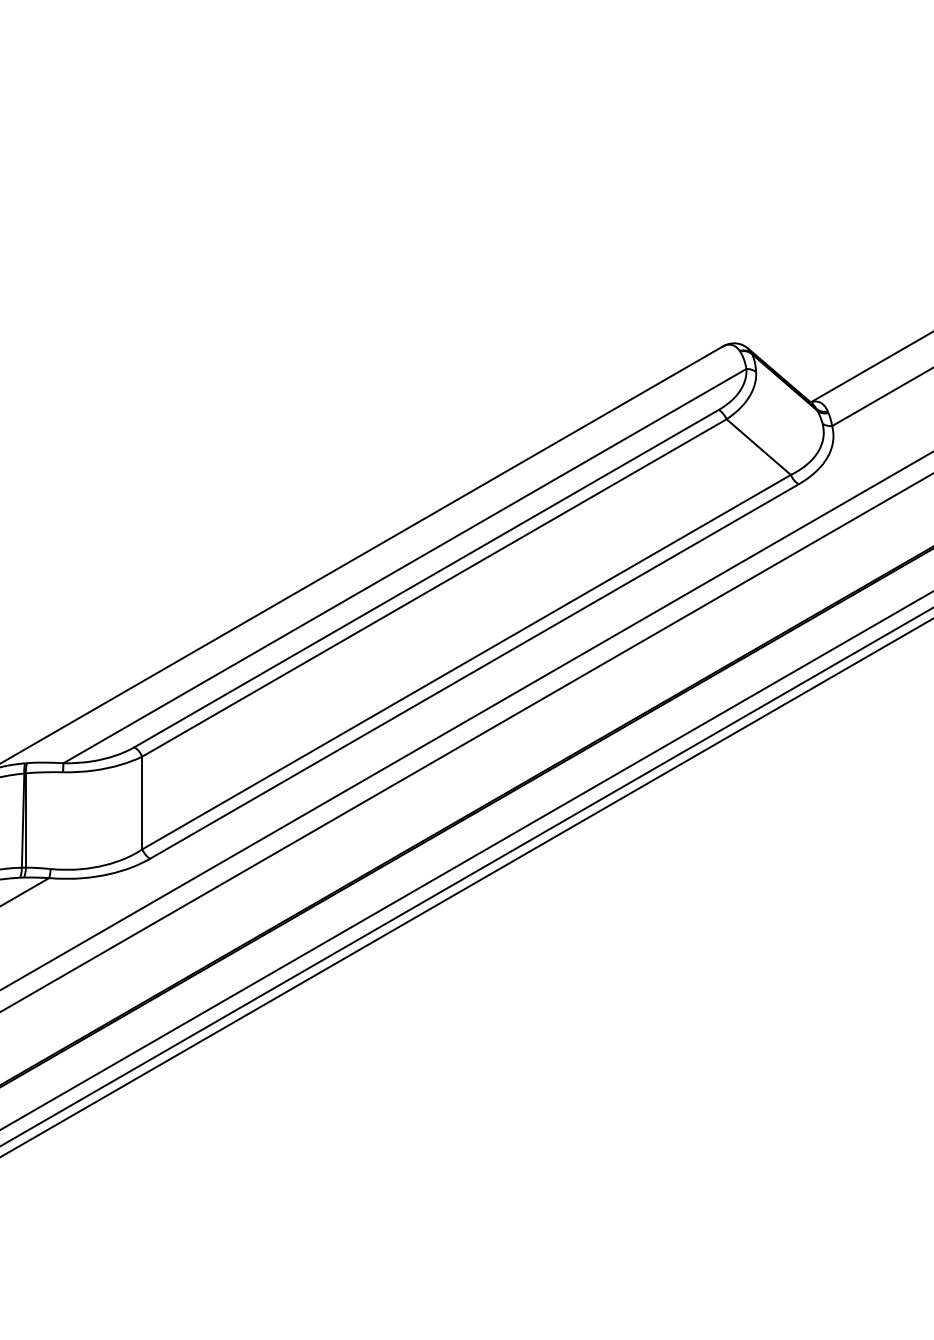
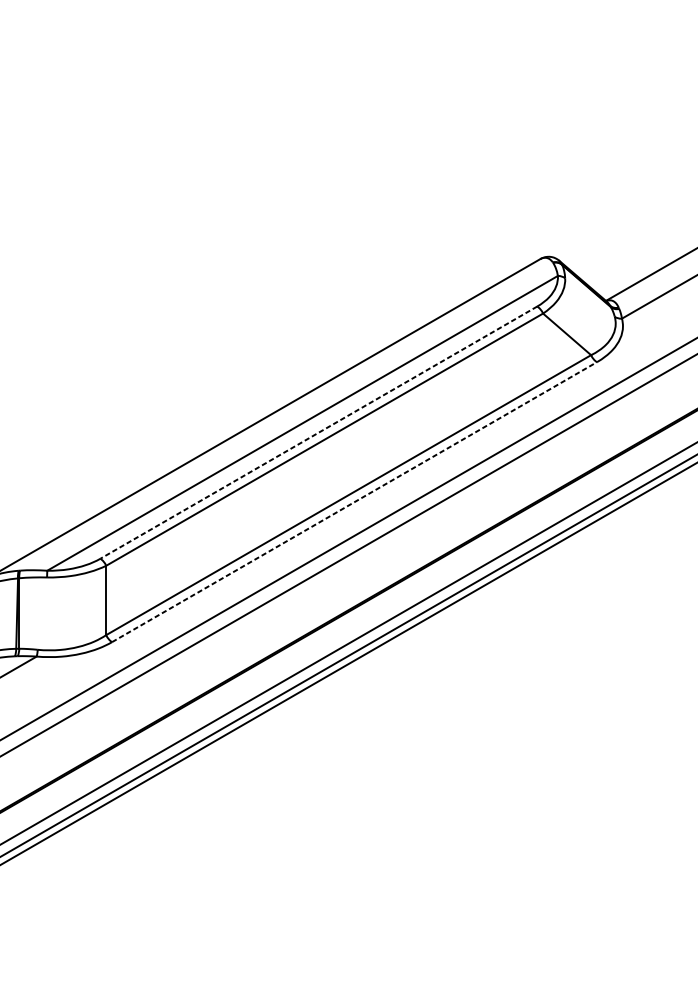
line: (426, 578) -> (318, 432), solid -> dashed
line: (474, 671) -> (354, 502), solid -> dashed

